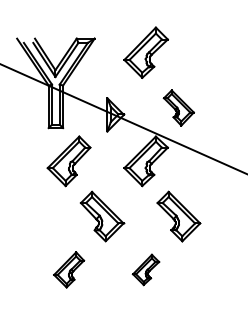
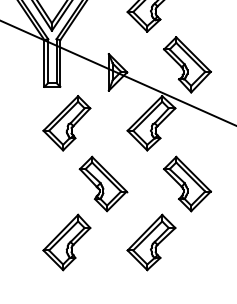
part: (178, 107) -> (187, 64), size x1.43
part: (68, 269) -> (66, 242), size x1.43
part: (145, 269) -> (150, 242), size x1.67

